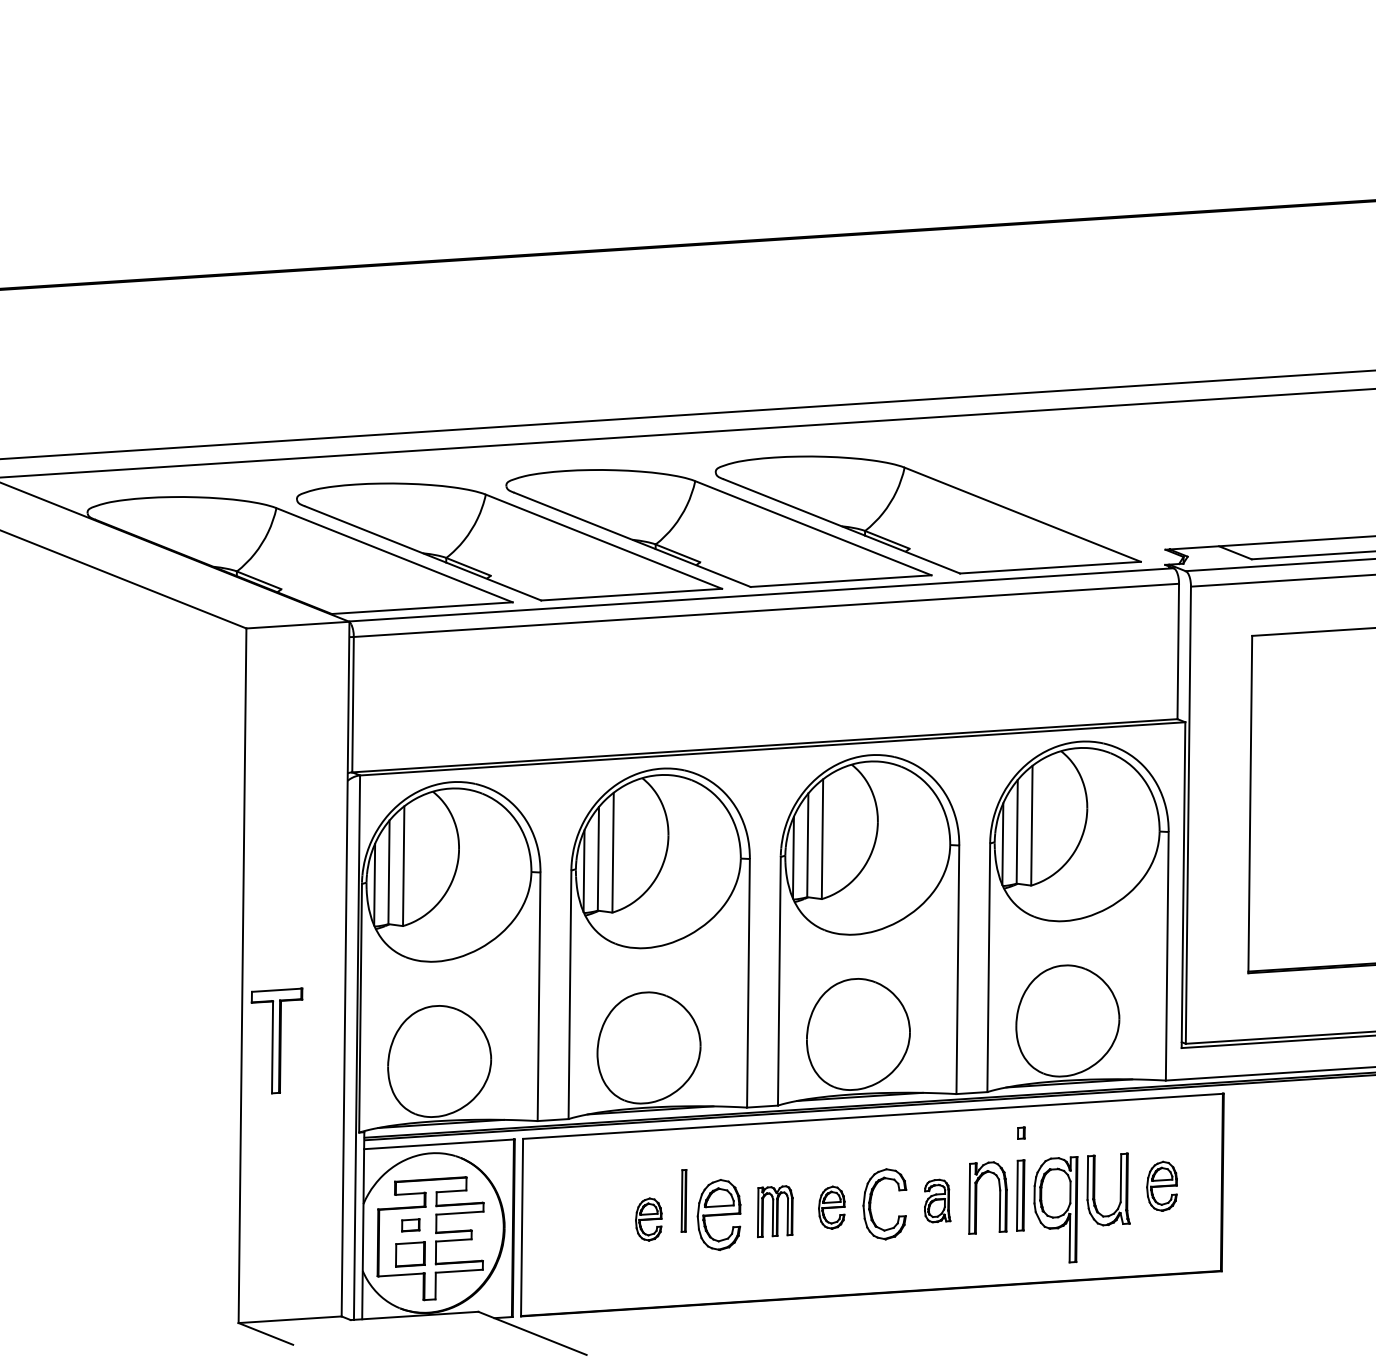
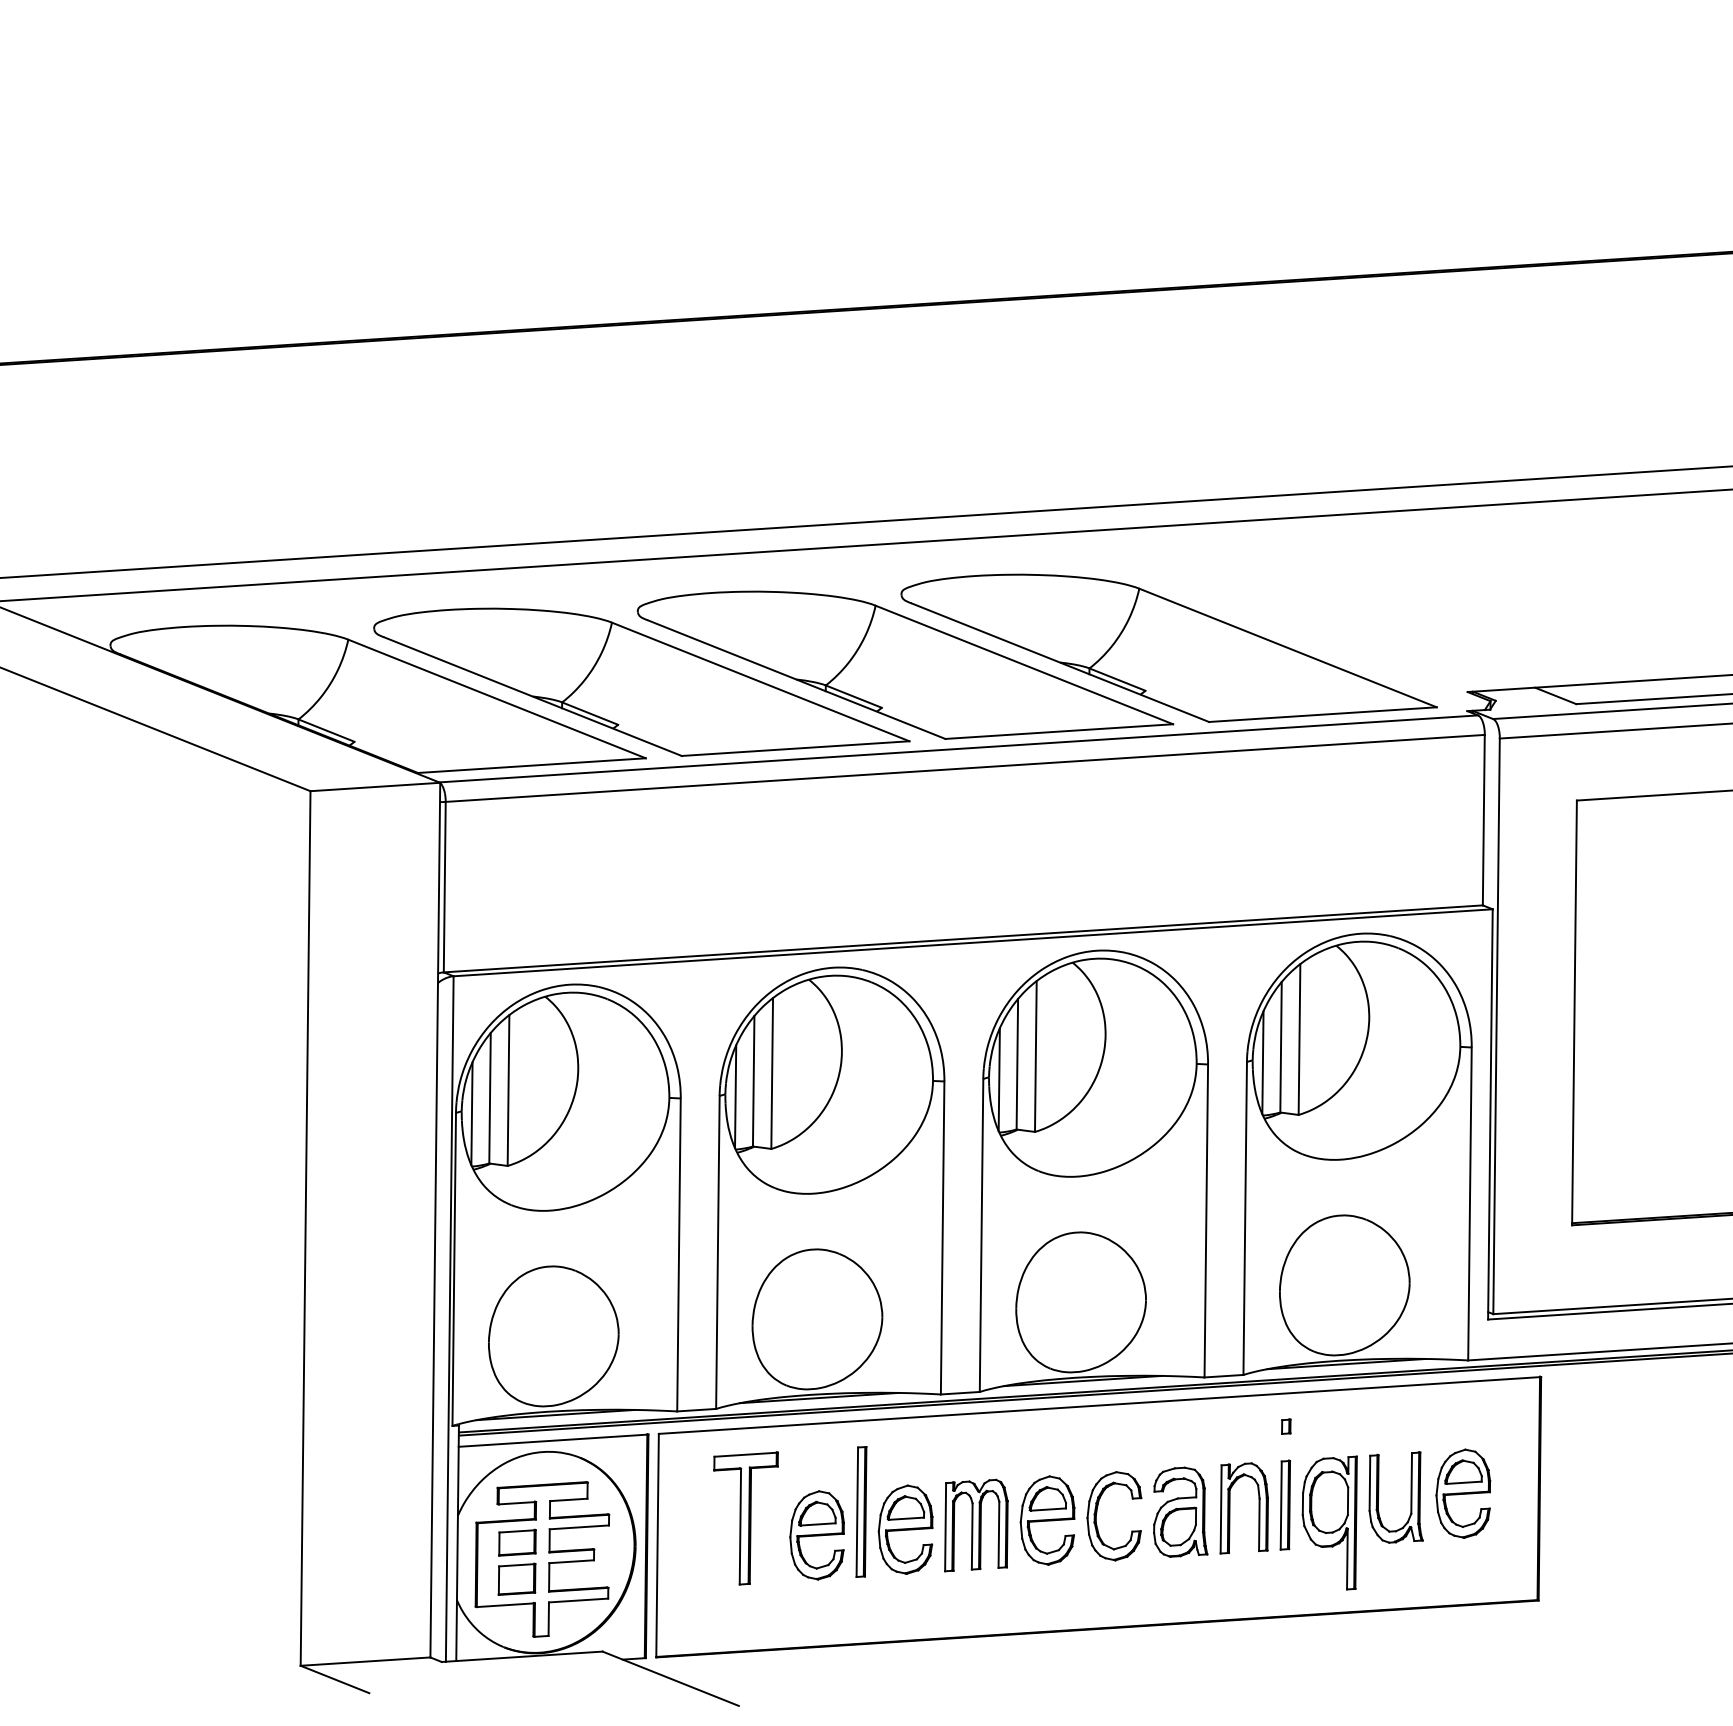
part: (276, 1040) -> (745, 1518), moved
part: (1162, 1186) -> (1463, 1493), size x1.43
part: (684, 1200) -> (861, 1511), size x1.67
part: (937, 1200) -> (1180, 1511), size x1.67
part: (831, 1207) -> (1047, 1520), size x1.67
part: (775, 1211) -> (976, 1525), size x1.43
part: (648, 1219) -> (816, 1535), size x1.67
part: (410, 1225) -> (517, 1542), size x1.67

